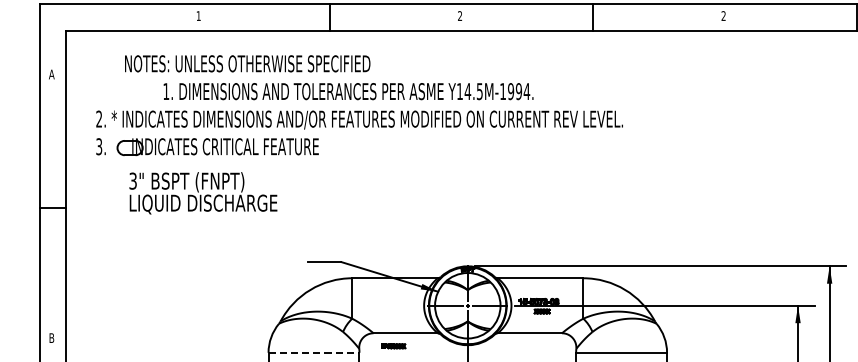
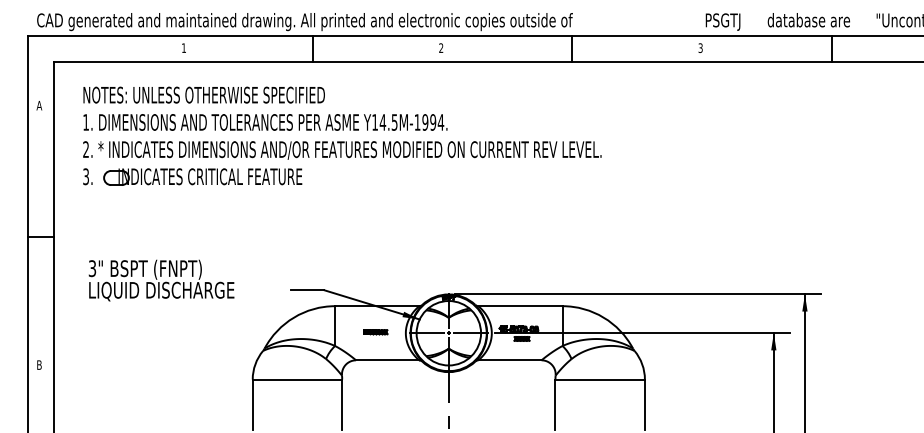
text: (723, 16) -> (700, 48), 2 -> 3
text: (246, 63) -> (203, 94), moved
text: (348, 91) -> (265, 122), moved
text: (203, 193) -> (161, 280), moved
part: (393, 346) -> (375, 332), moved
line: (314, 352) -> (297, 379), dashed -> solid

